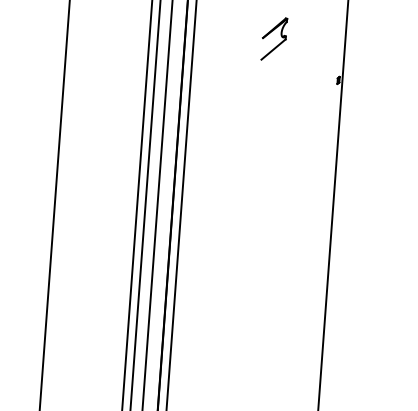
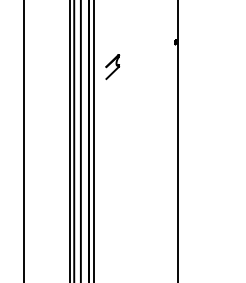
part: (274, 38) -> (112, 66), moved

